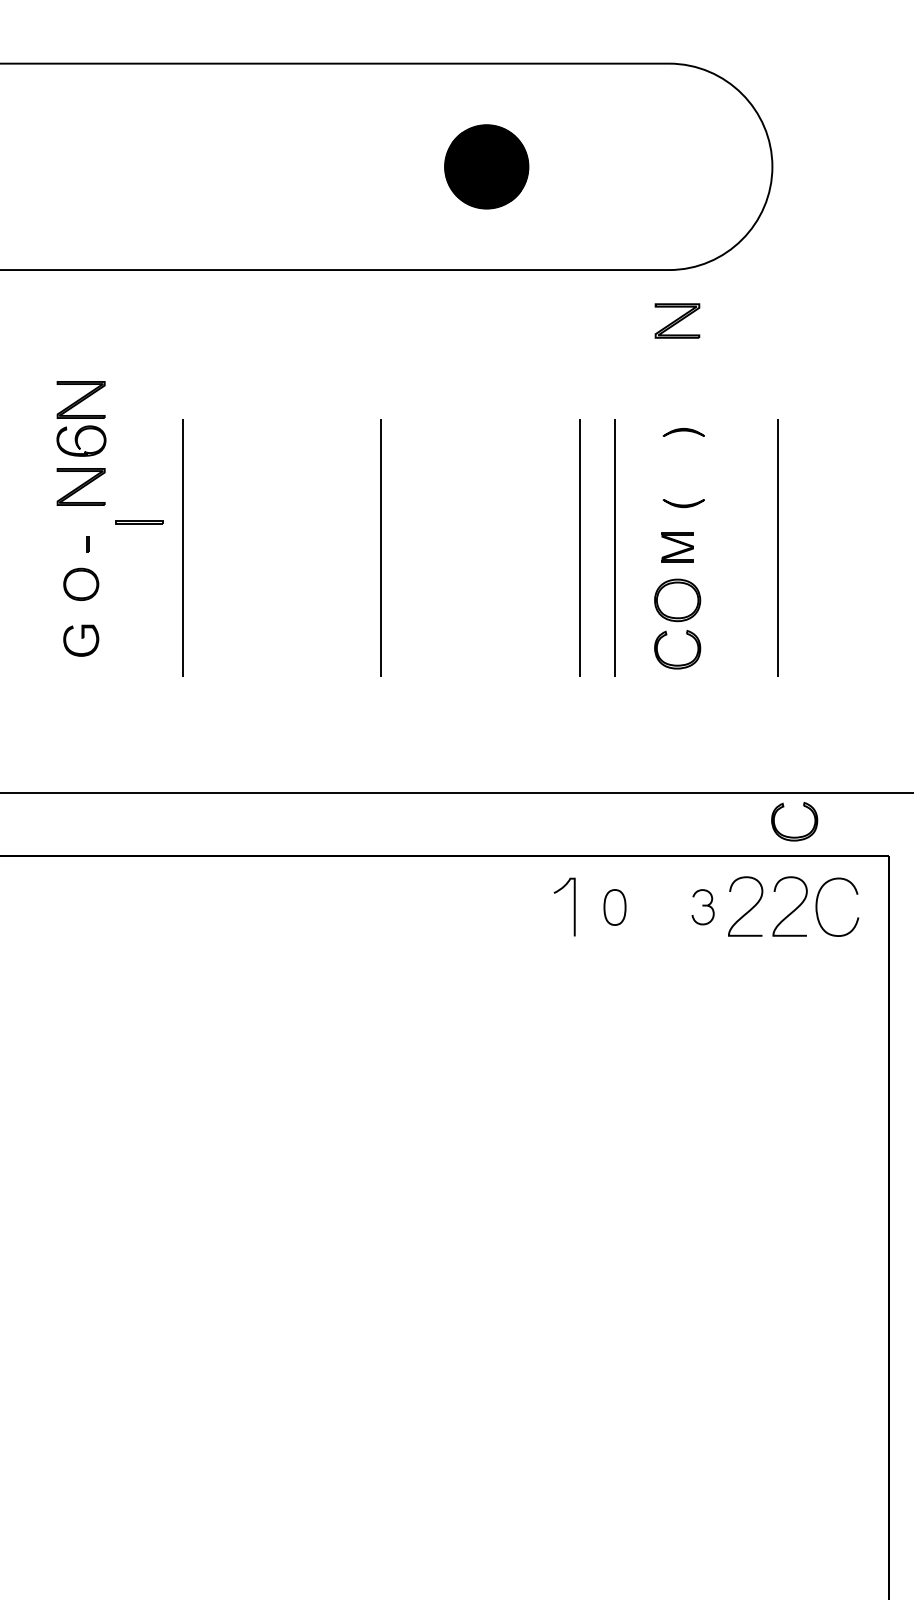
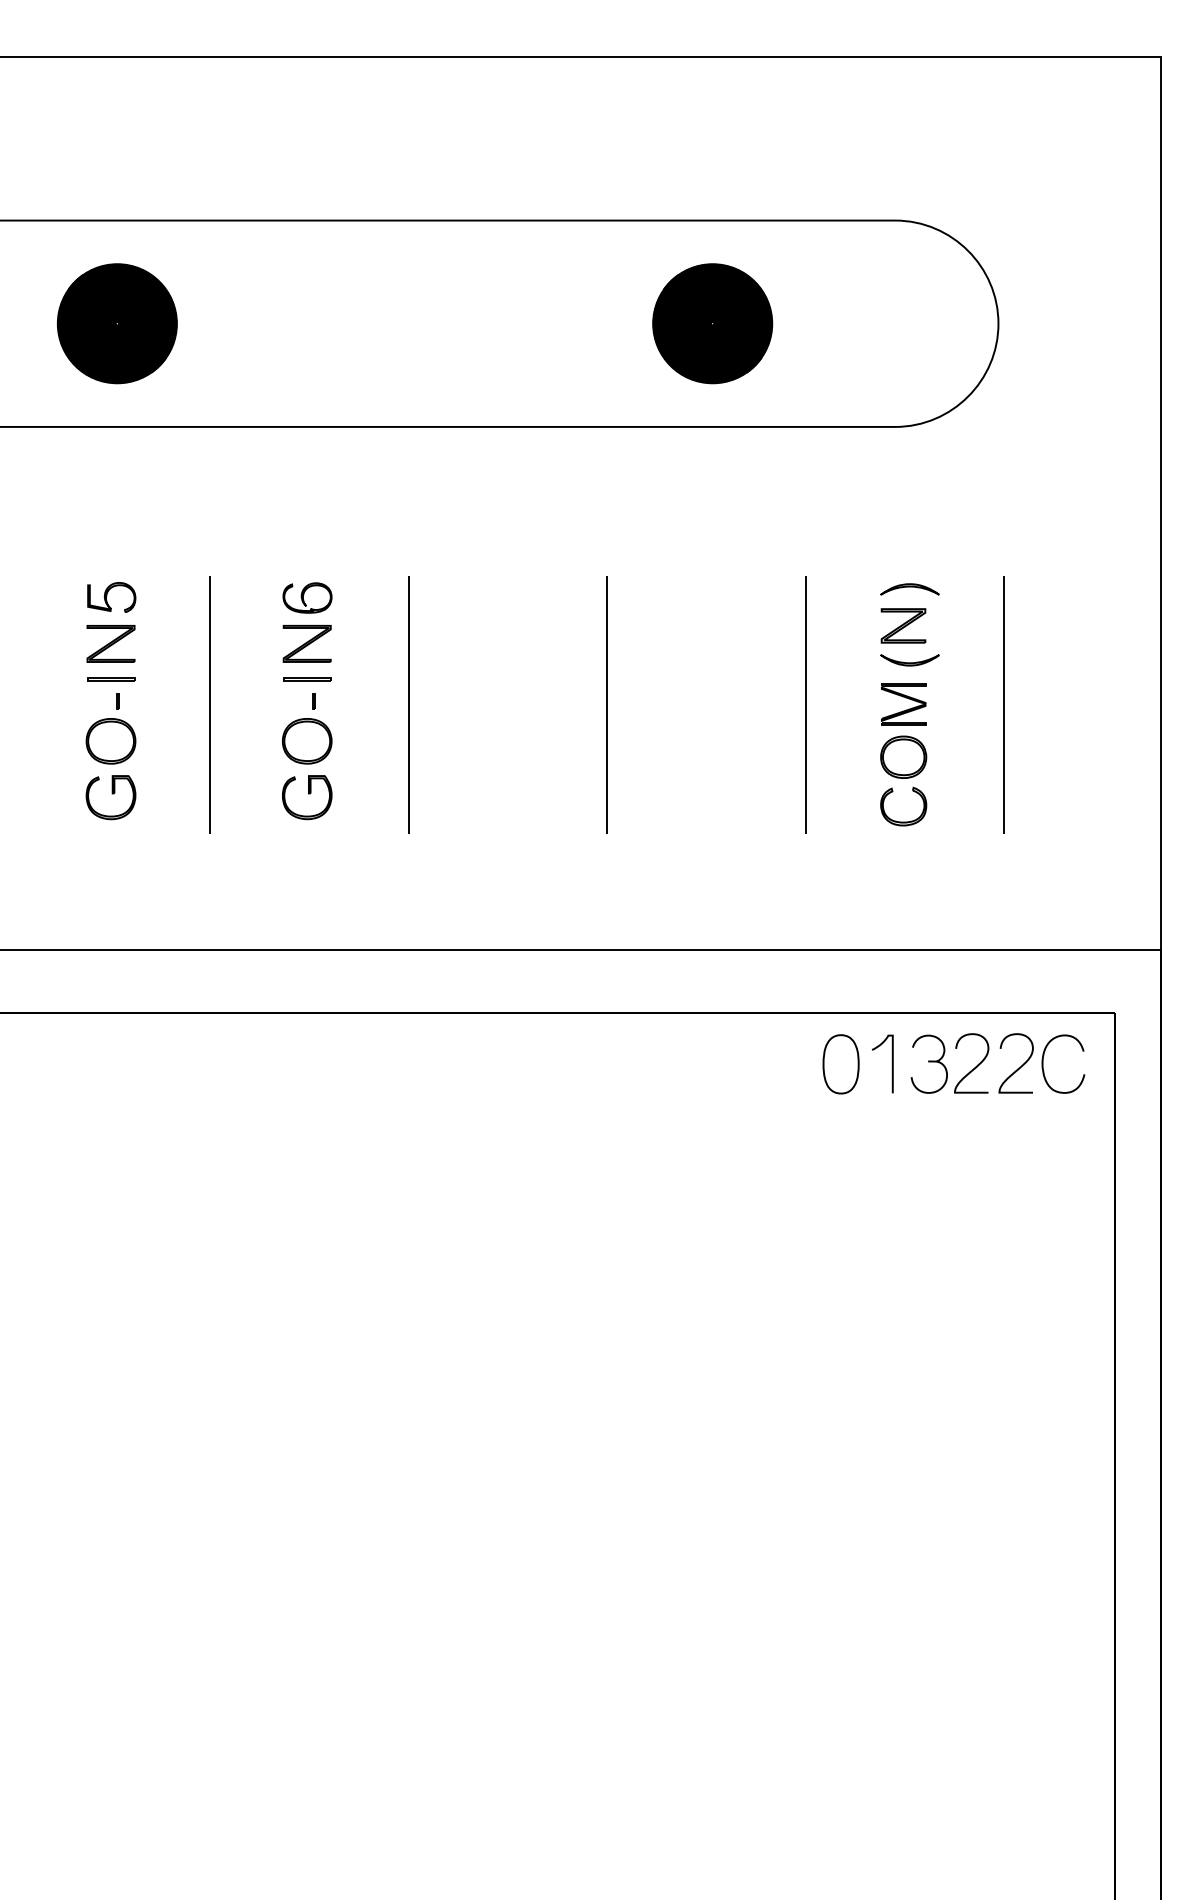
part: (486, 166) -> (712, 323), size x1.43
part: (677, 320) -> (903, 625), moved
part: (80, 399) -> (306, 556), removed
part: (683, 432) -> (909, 589), size x1.43
part: (683, 503) -> (909, 660), size x1.43
line: (139, 521) -> (307, 678), moved
line: (614, 547) -> (840, 704), removed
part: (677, 547) -> (903, 704), size x1.43
part: (81, 584) -> (307, 741), size x1.43
part: (81, 640) -> (307, 797), size x1.43
part: (794, 836) -> (1020, 993), removed
curve: (573, 906) -> (891, 1063), moved
part: (702, 906) -> (928, 1063), size x1.67
part: (614, 907) -> (840, 1064), size x1.67

